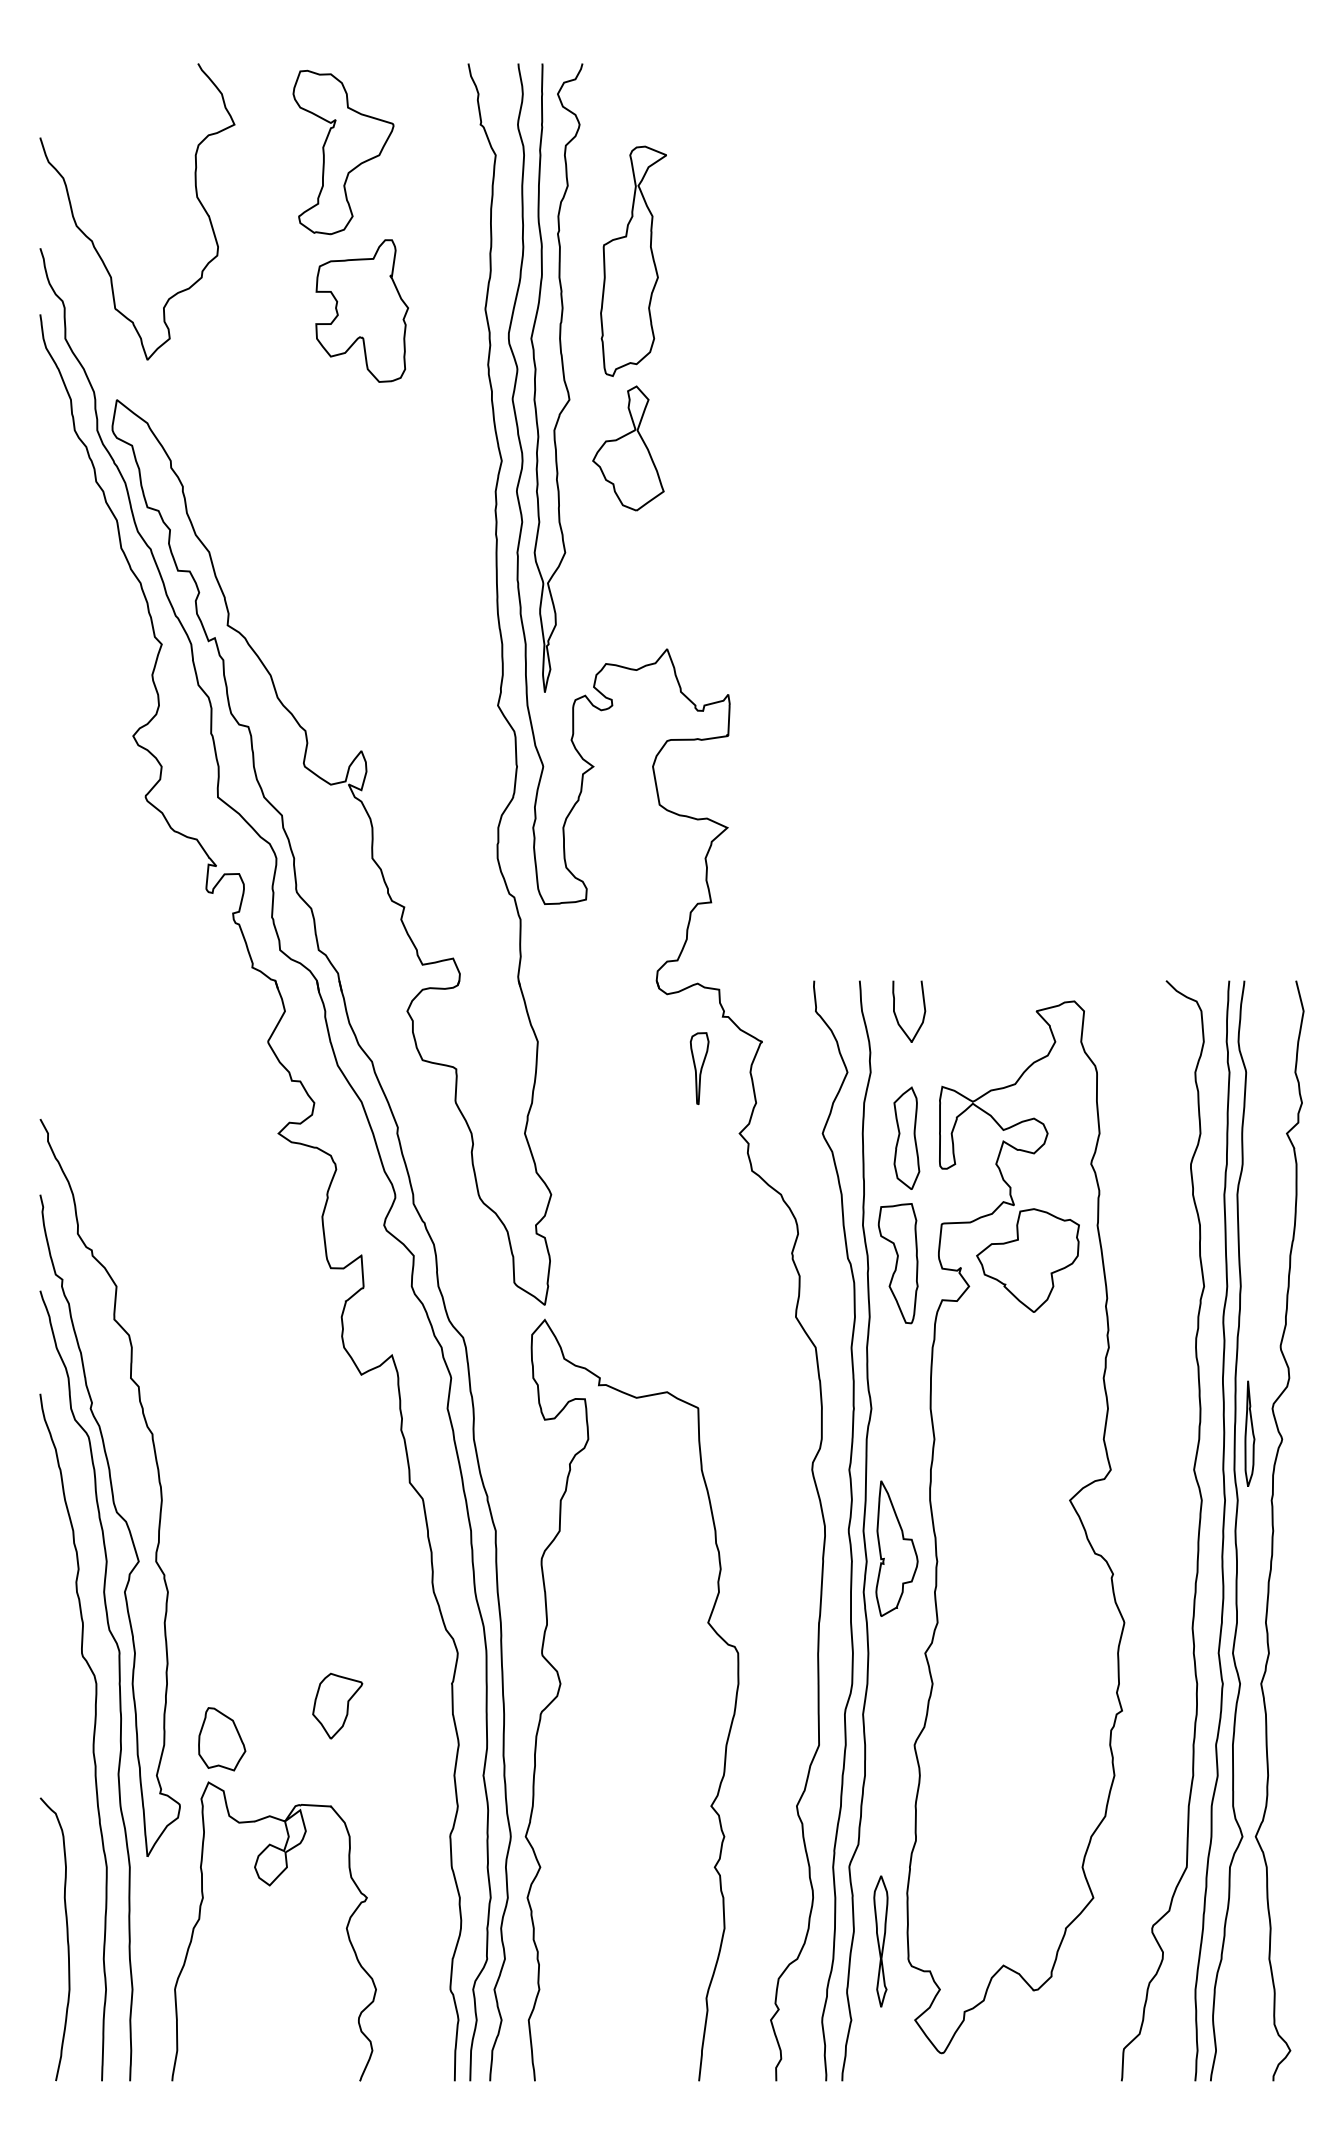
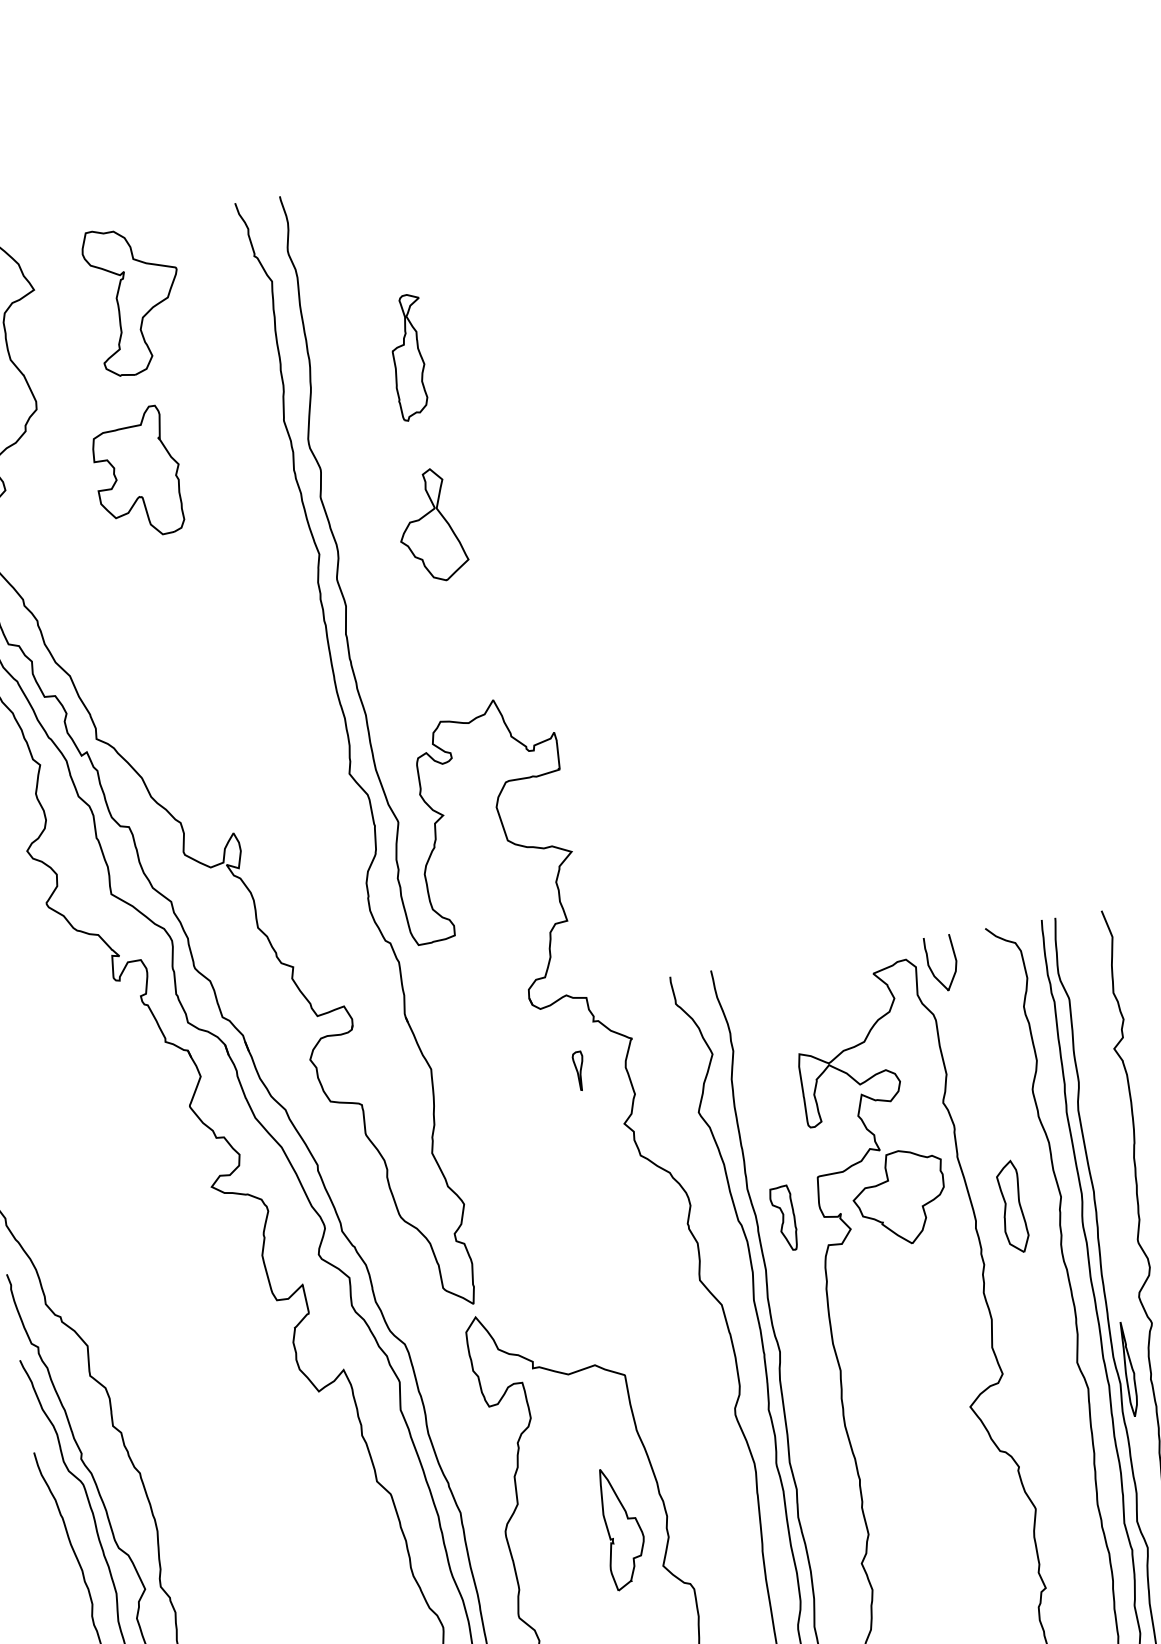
part: (633, 260) -> (409, 356), size x0.6
part: (361, 310) -> (137, 472), moved
part: (562, 375) -> (362, 469), removed
curve: (896, 1014) -> (931, 967), moved
part: (699, 1068) -> (579, 1071), size x0.6
part: (906, 1137) -> (1012, 1206), moved
part: (897, 1263) -> (783, 1218), size x0.6
part: (1249, 1433) -> (1128, 1368), moved
part: (896, 1548) -> (622, 1527), moved

